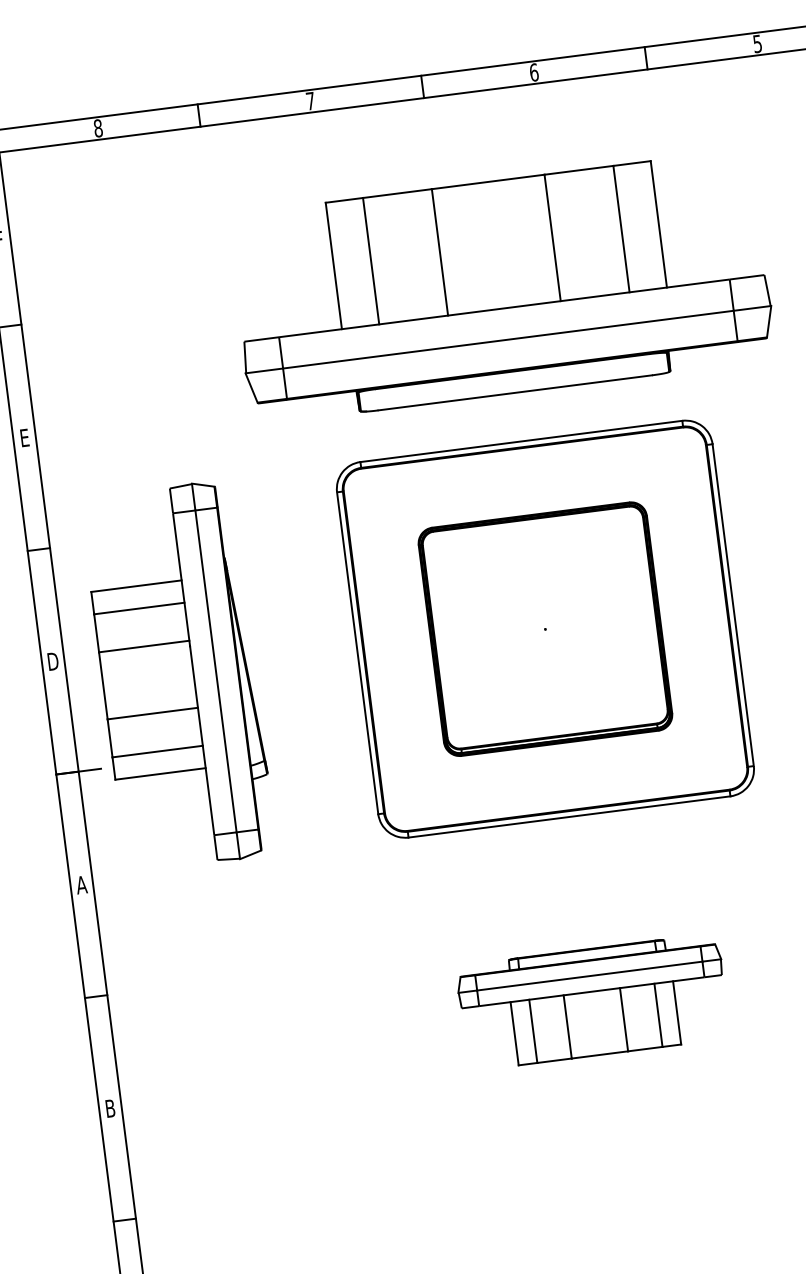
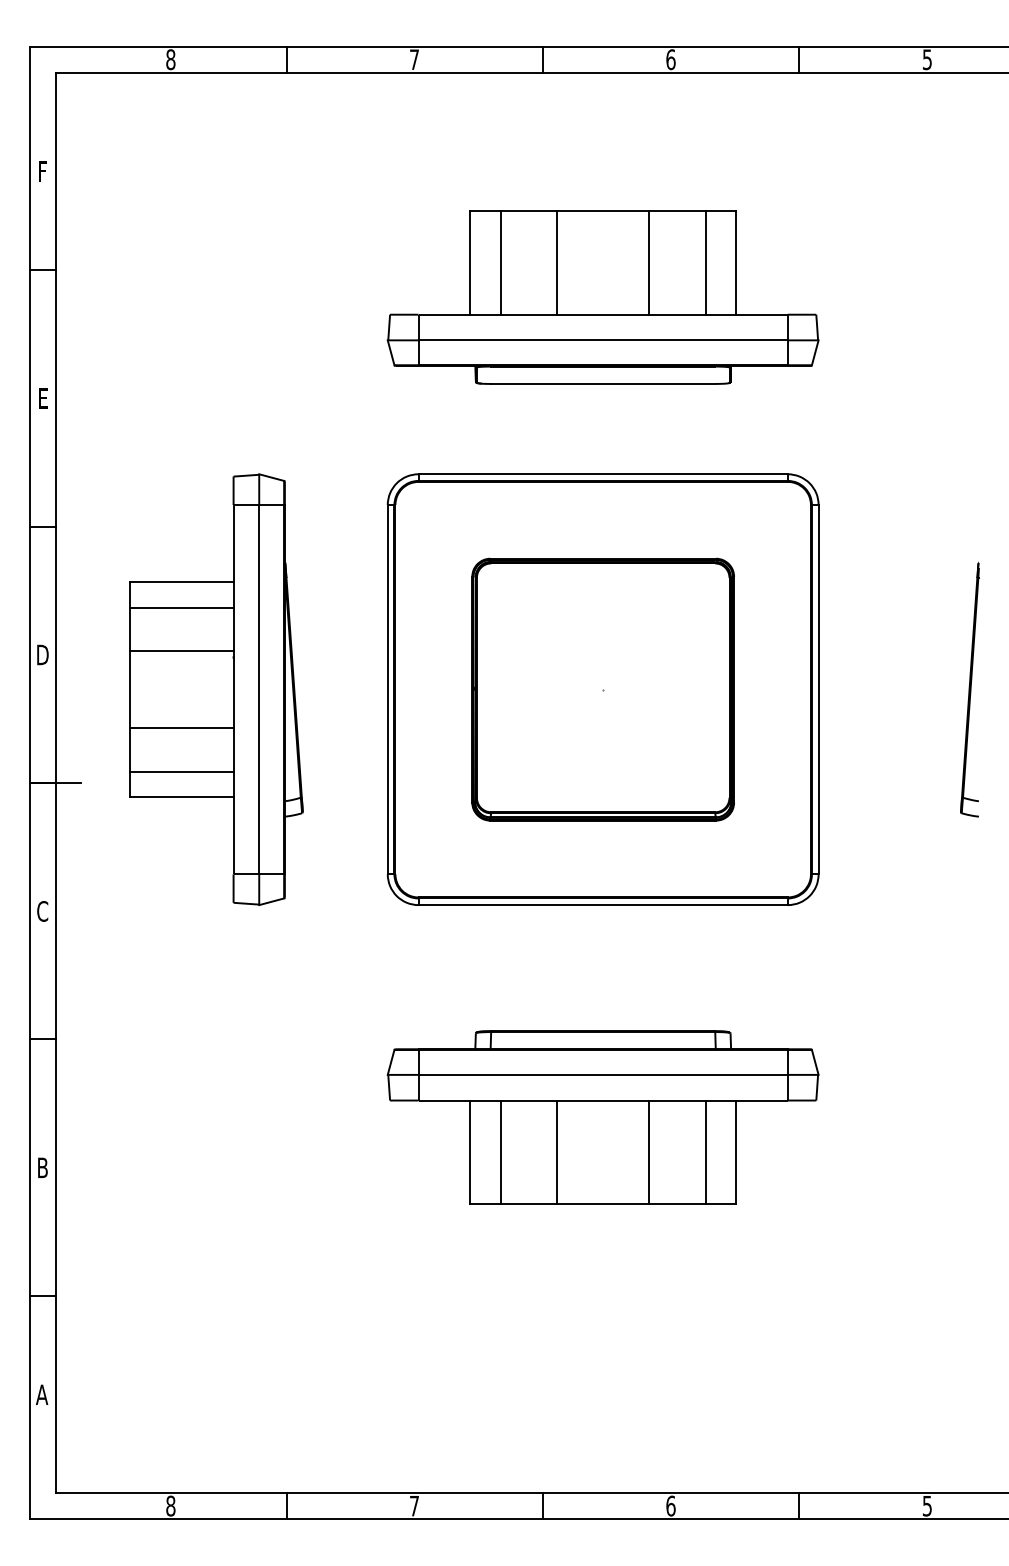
part: (501, 287) -> (602, 297), size x0.71
part: (178, 676) -> (216, 689), moved
text: (81, 885) -> (42, 911), A -> C
part: (592, 1002) -> (602, 1117), size x1.43

